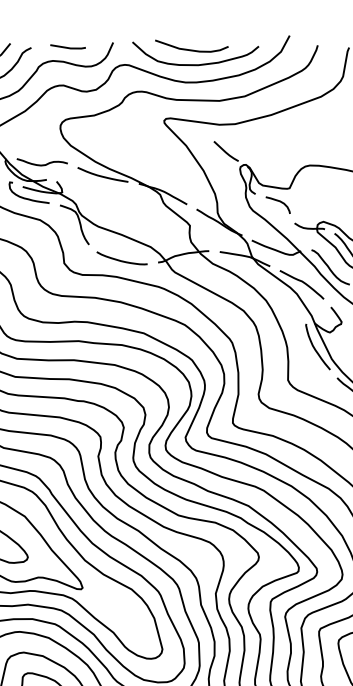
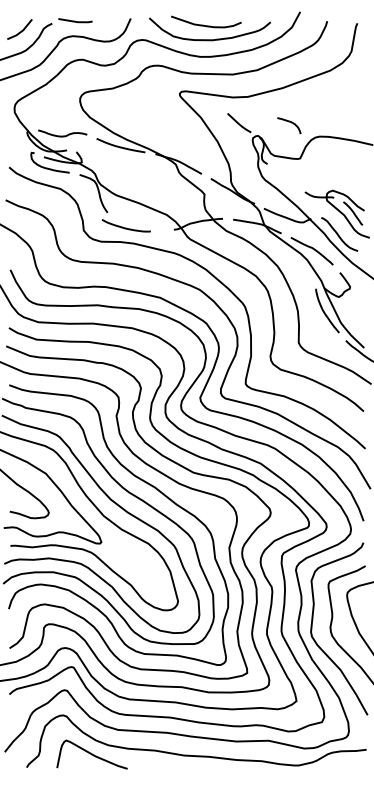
line: (68, 46) -> (75, 20), moved
curve: (280, 202) -> (291, 123), moved
curve: (121, 260) -> (125, 227), moved

